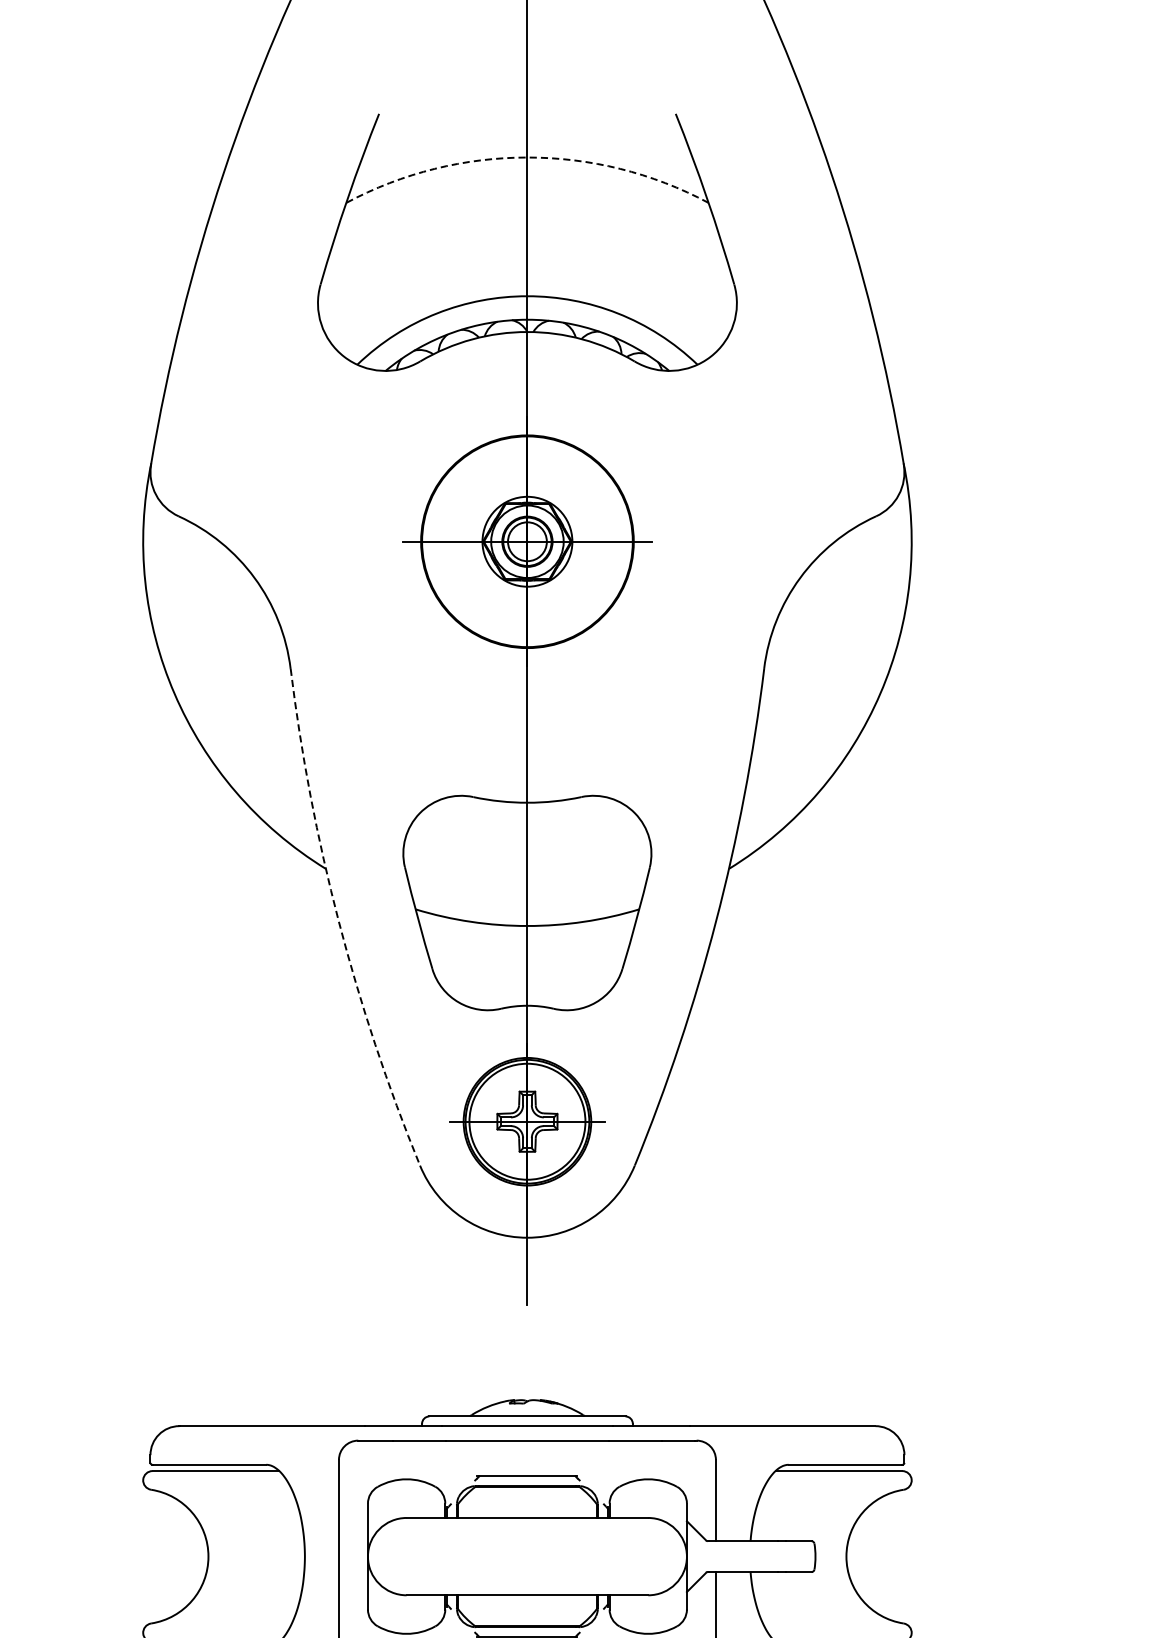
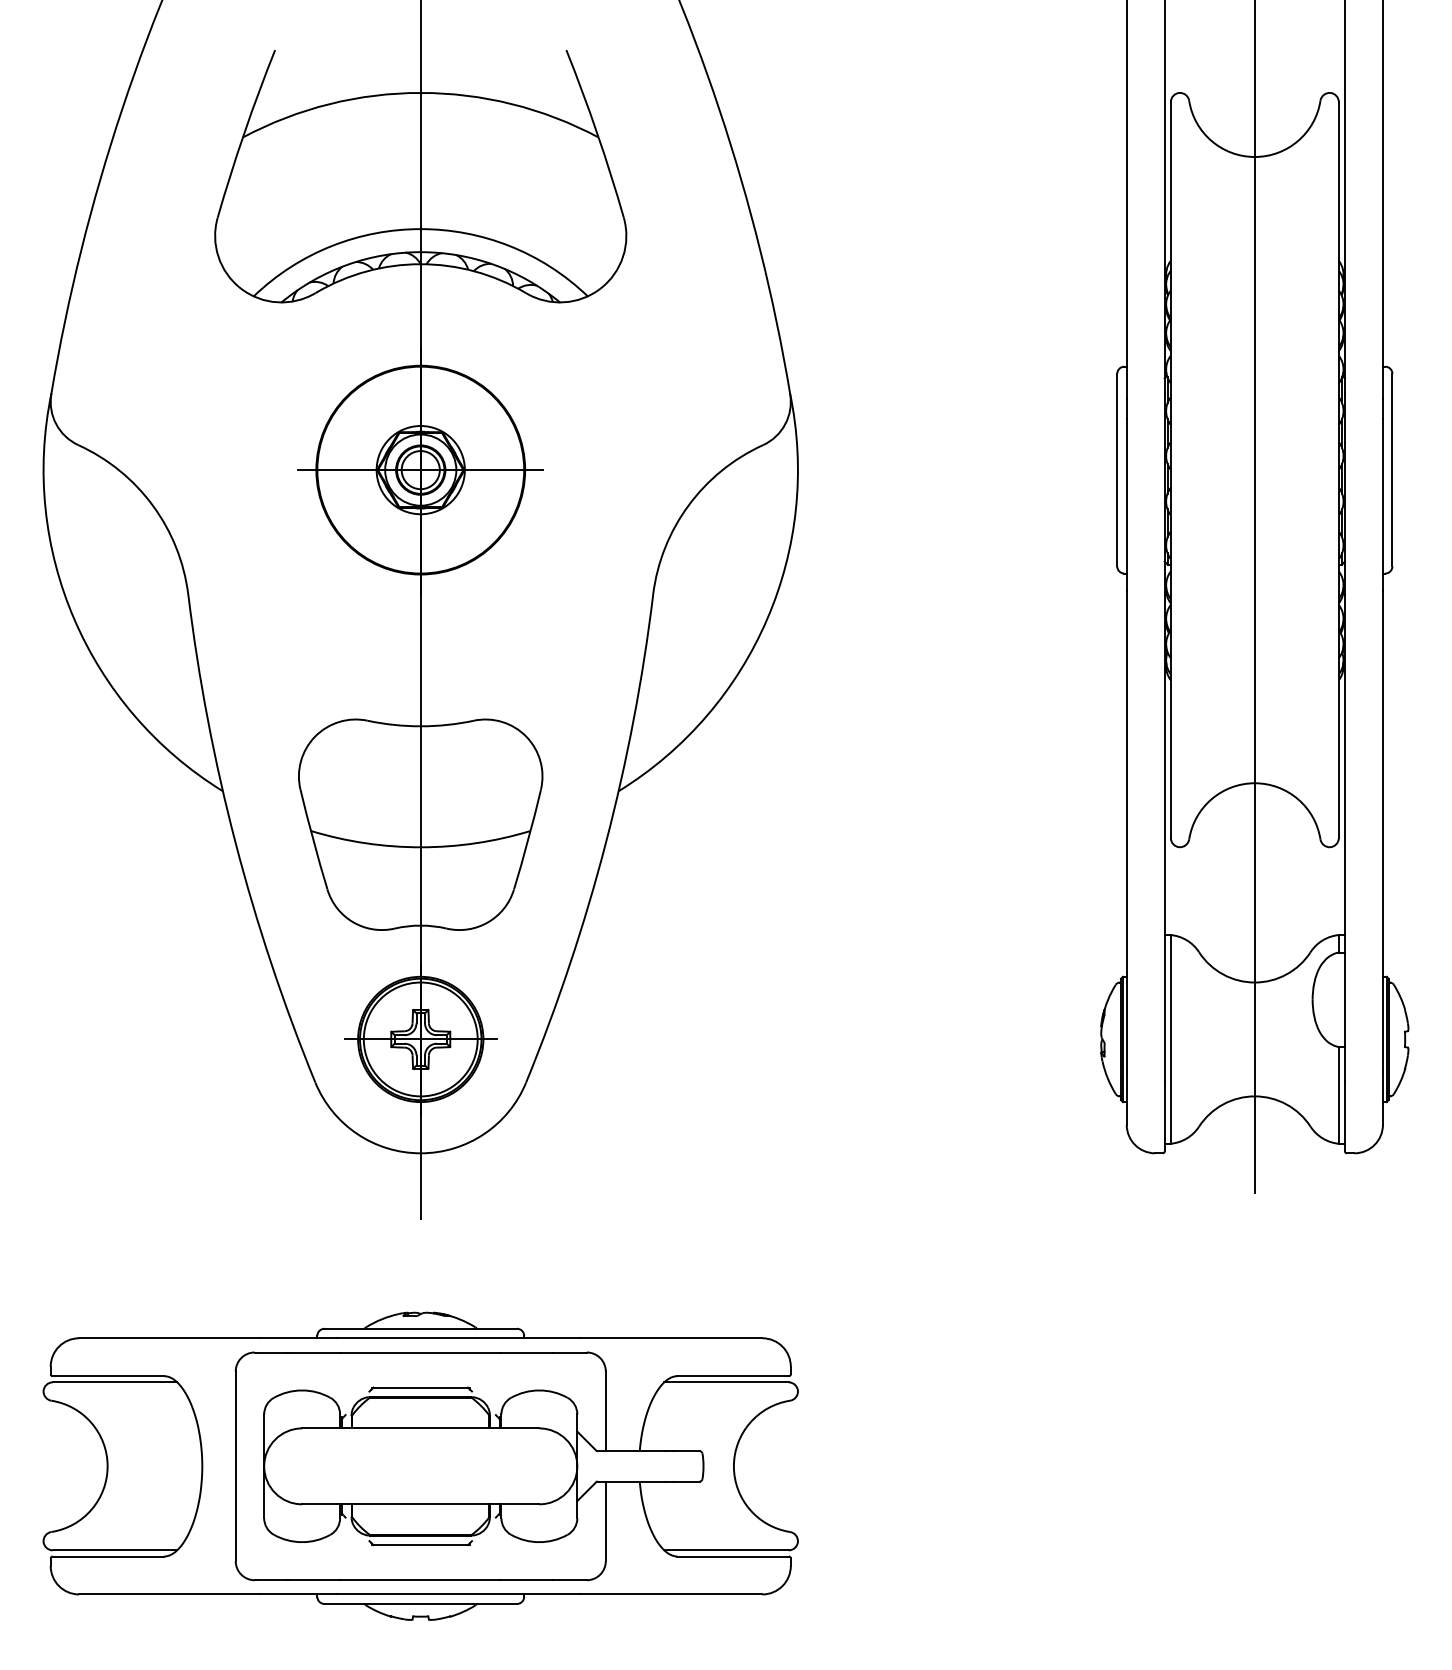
arc: (527, 157) -> (420, 92), dashed -> solid
arc: (338, 921) -> (235, 842), dashed -> solid

